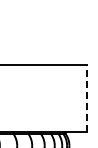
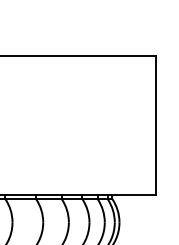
line: (87, 98) -> (156, 125), dashed -> solid

